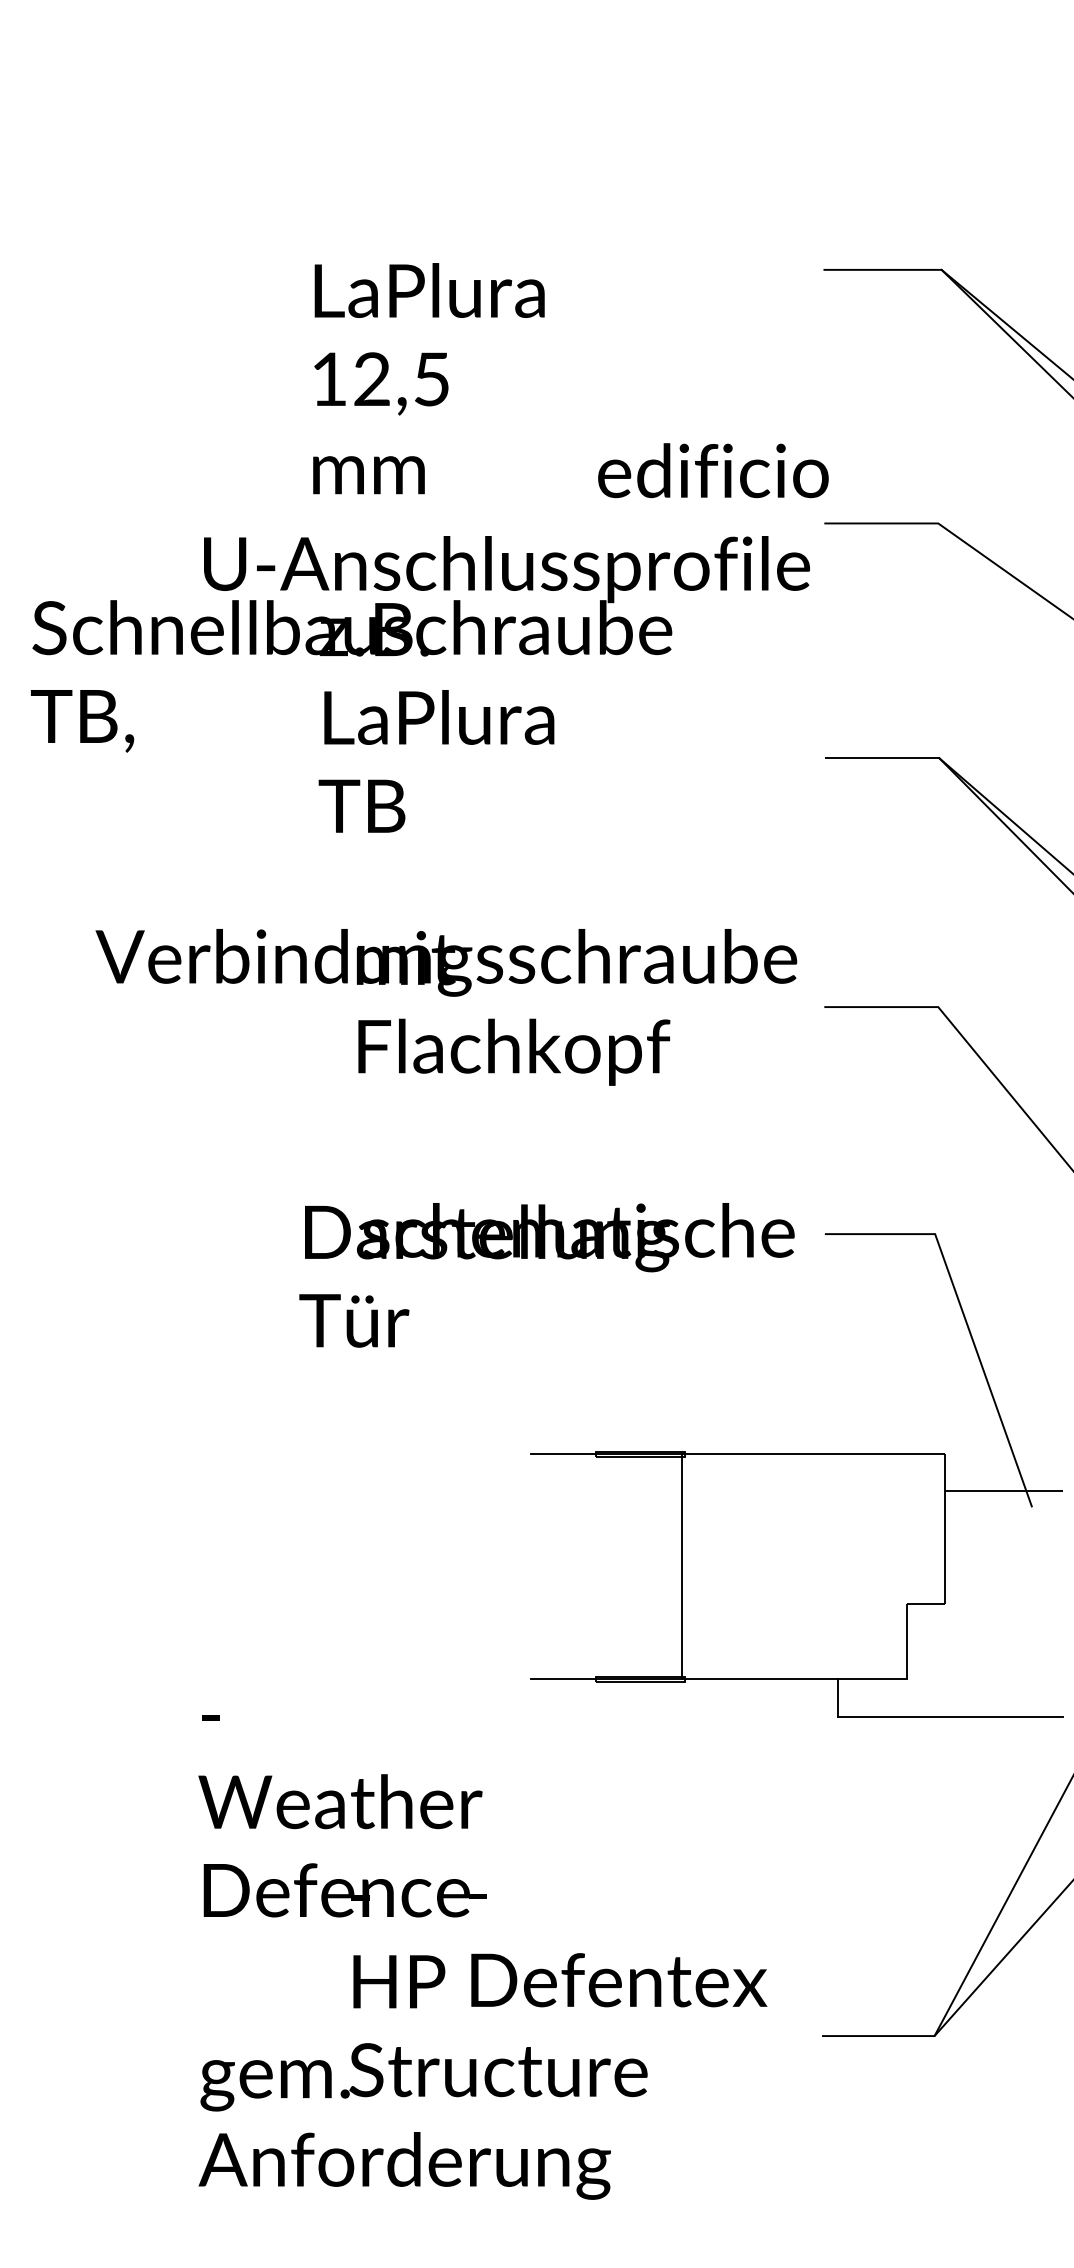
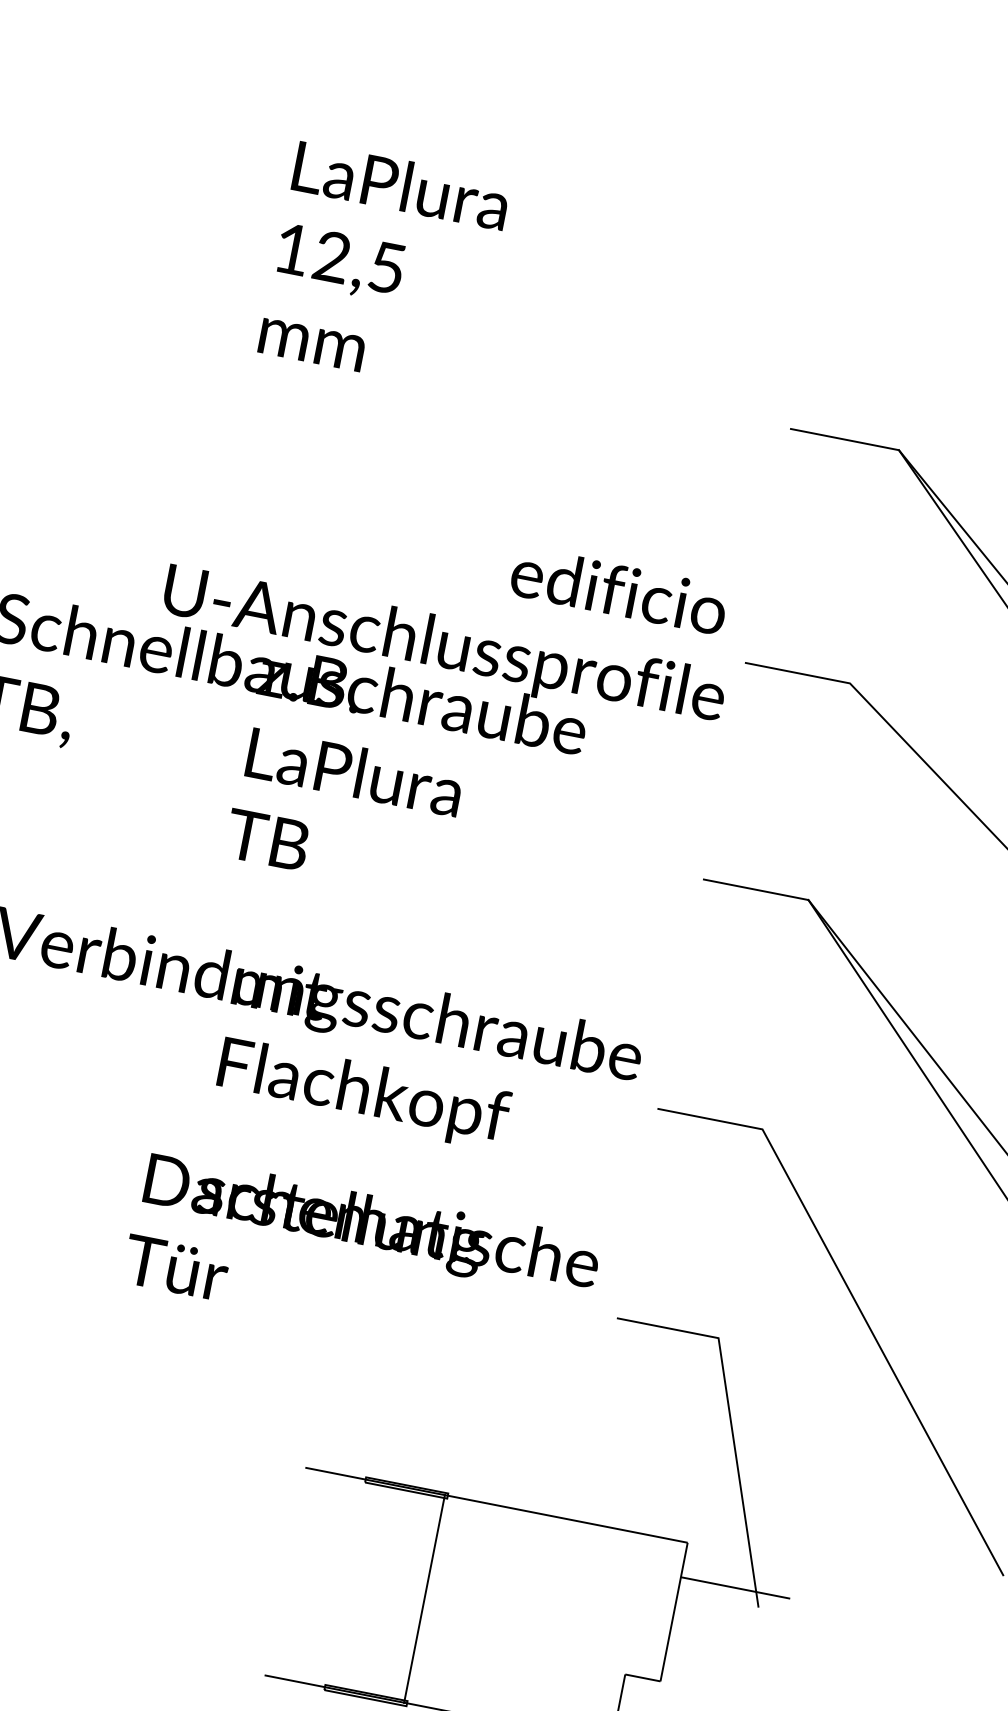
text: (428, 378) -> (384, 266), moved
text: (713, 470) -> (619, 590), moved
text: (546, 1275) -> (361, 1260), moved

